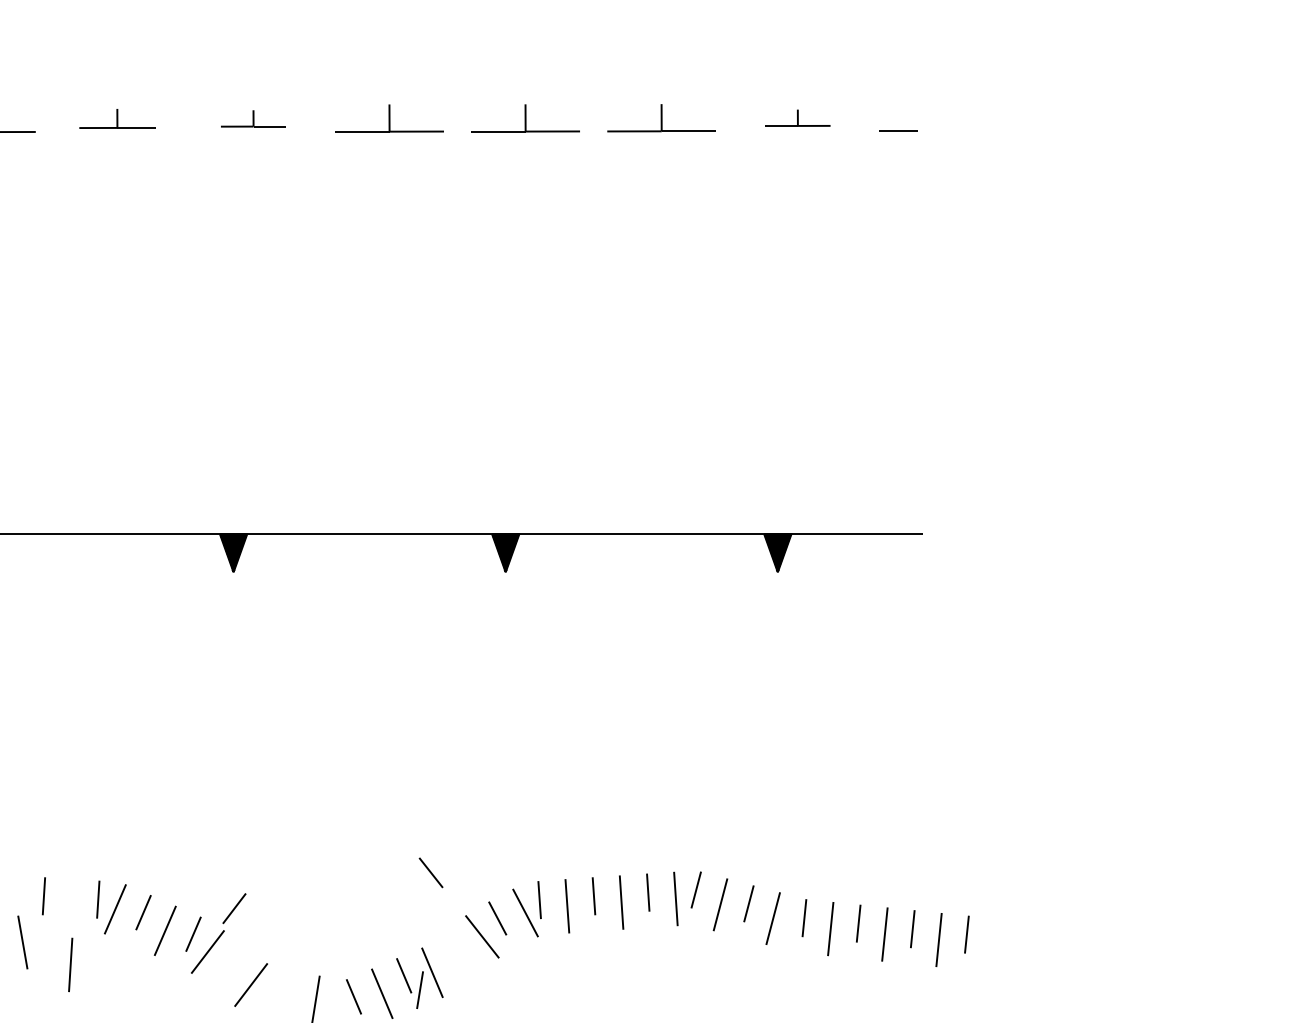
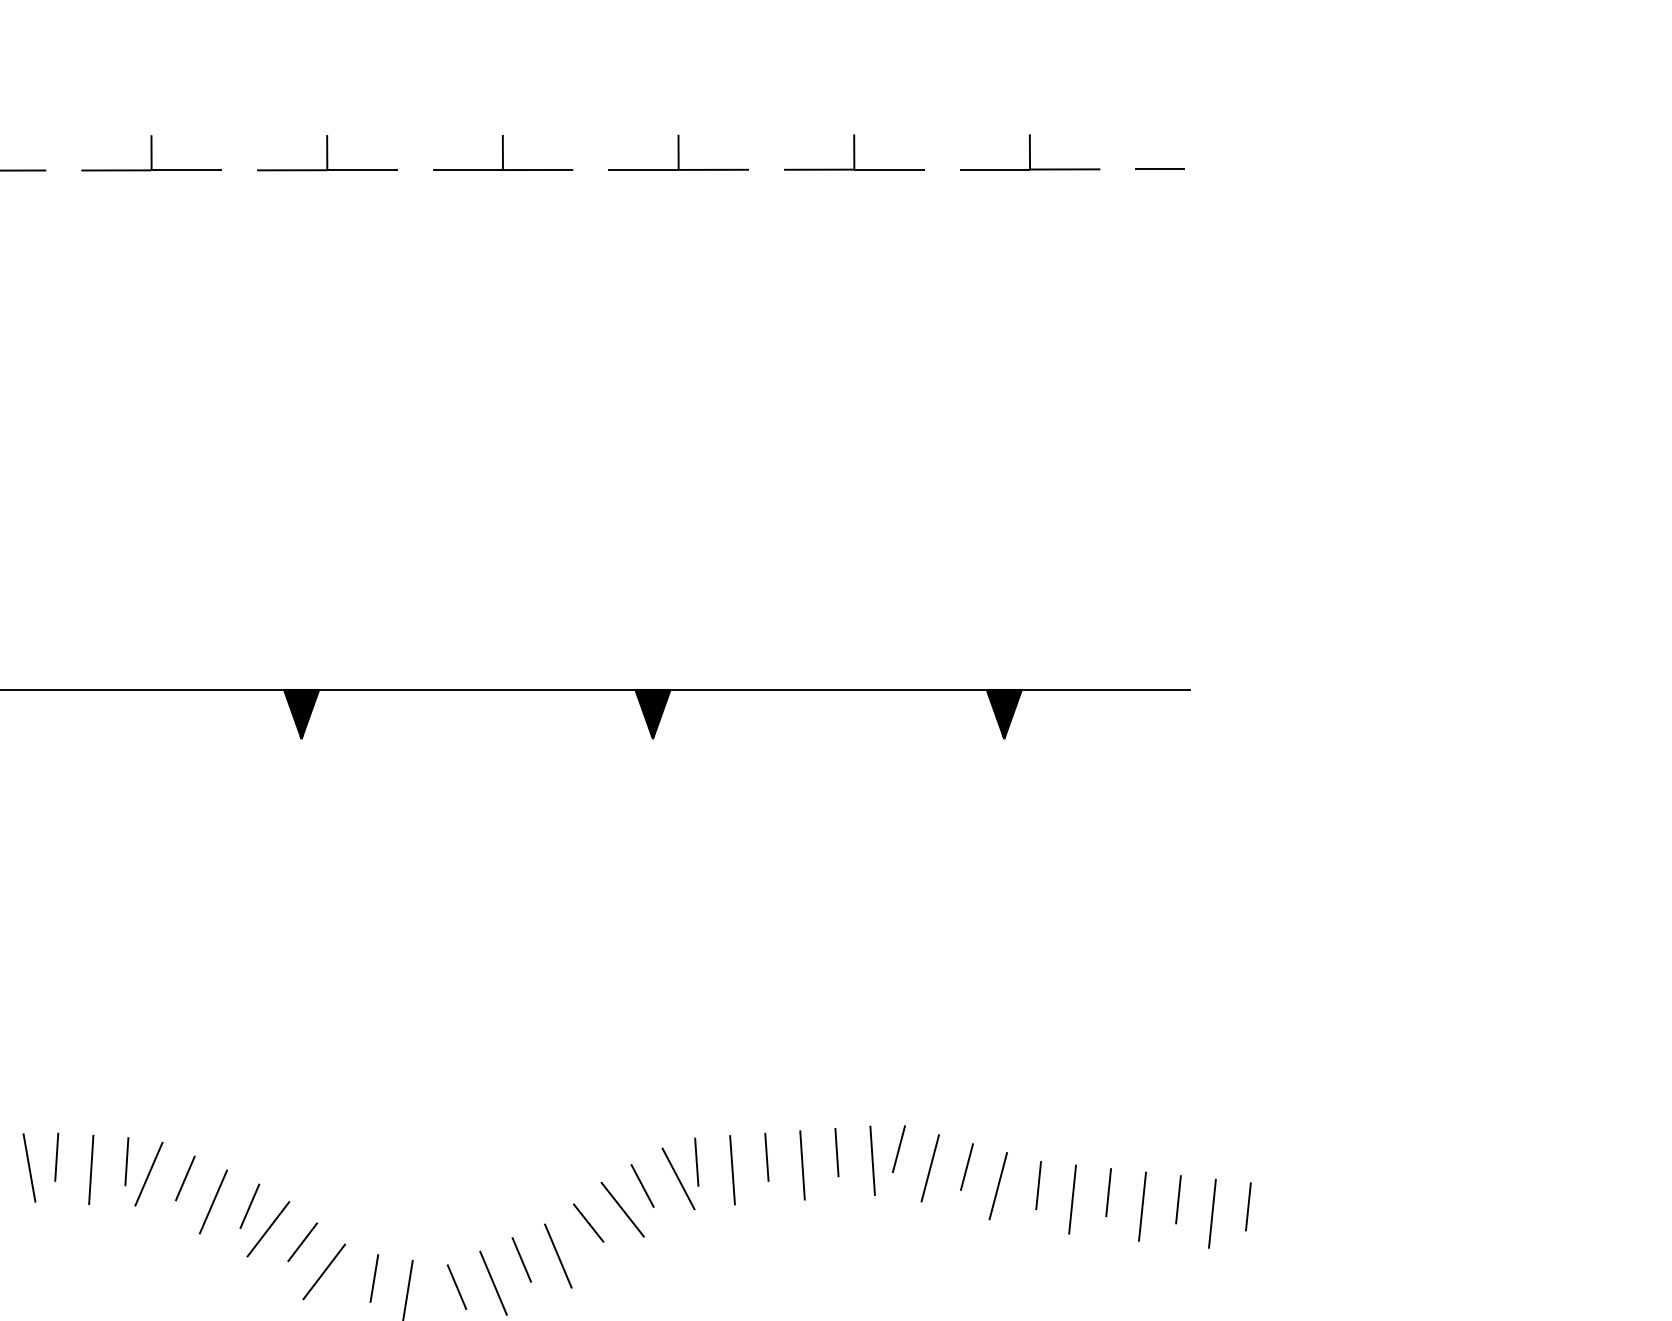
part: (117, 118) -> (151, 153), size x1.43
part: (253, 118) -> (327, 153), size x1.67
part: (798, 118) -> (1030, 152), size x1.67
line: (431, 872) -> (588, 1222), moved
line: (234, 908) -> (302, 1242), moved
line: (22, 942) -> (29, 1167), moved
line: (70, 964) -> (91, 1169), moved
line: (420, 990) -> (374, 1278), moved

